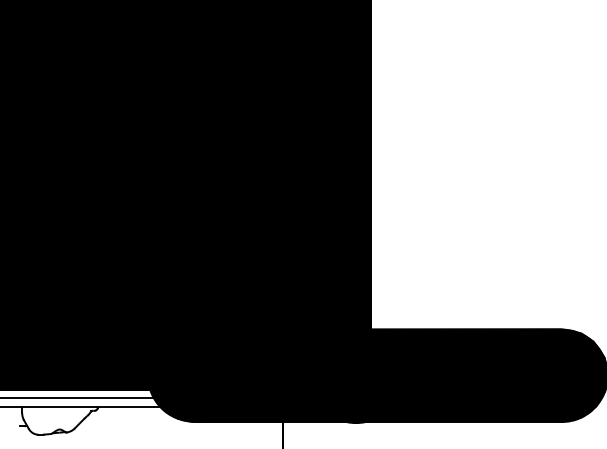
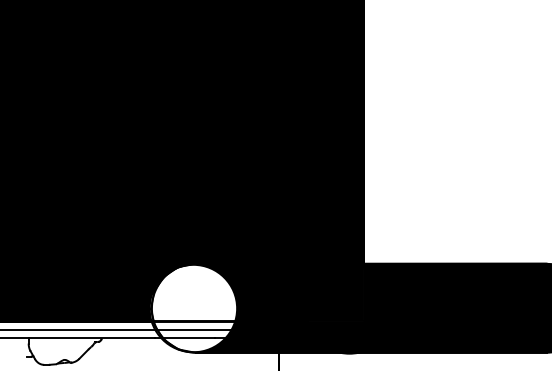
fill: (193, 375) -> (193, 308), removed

